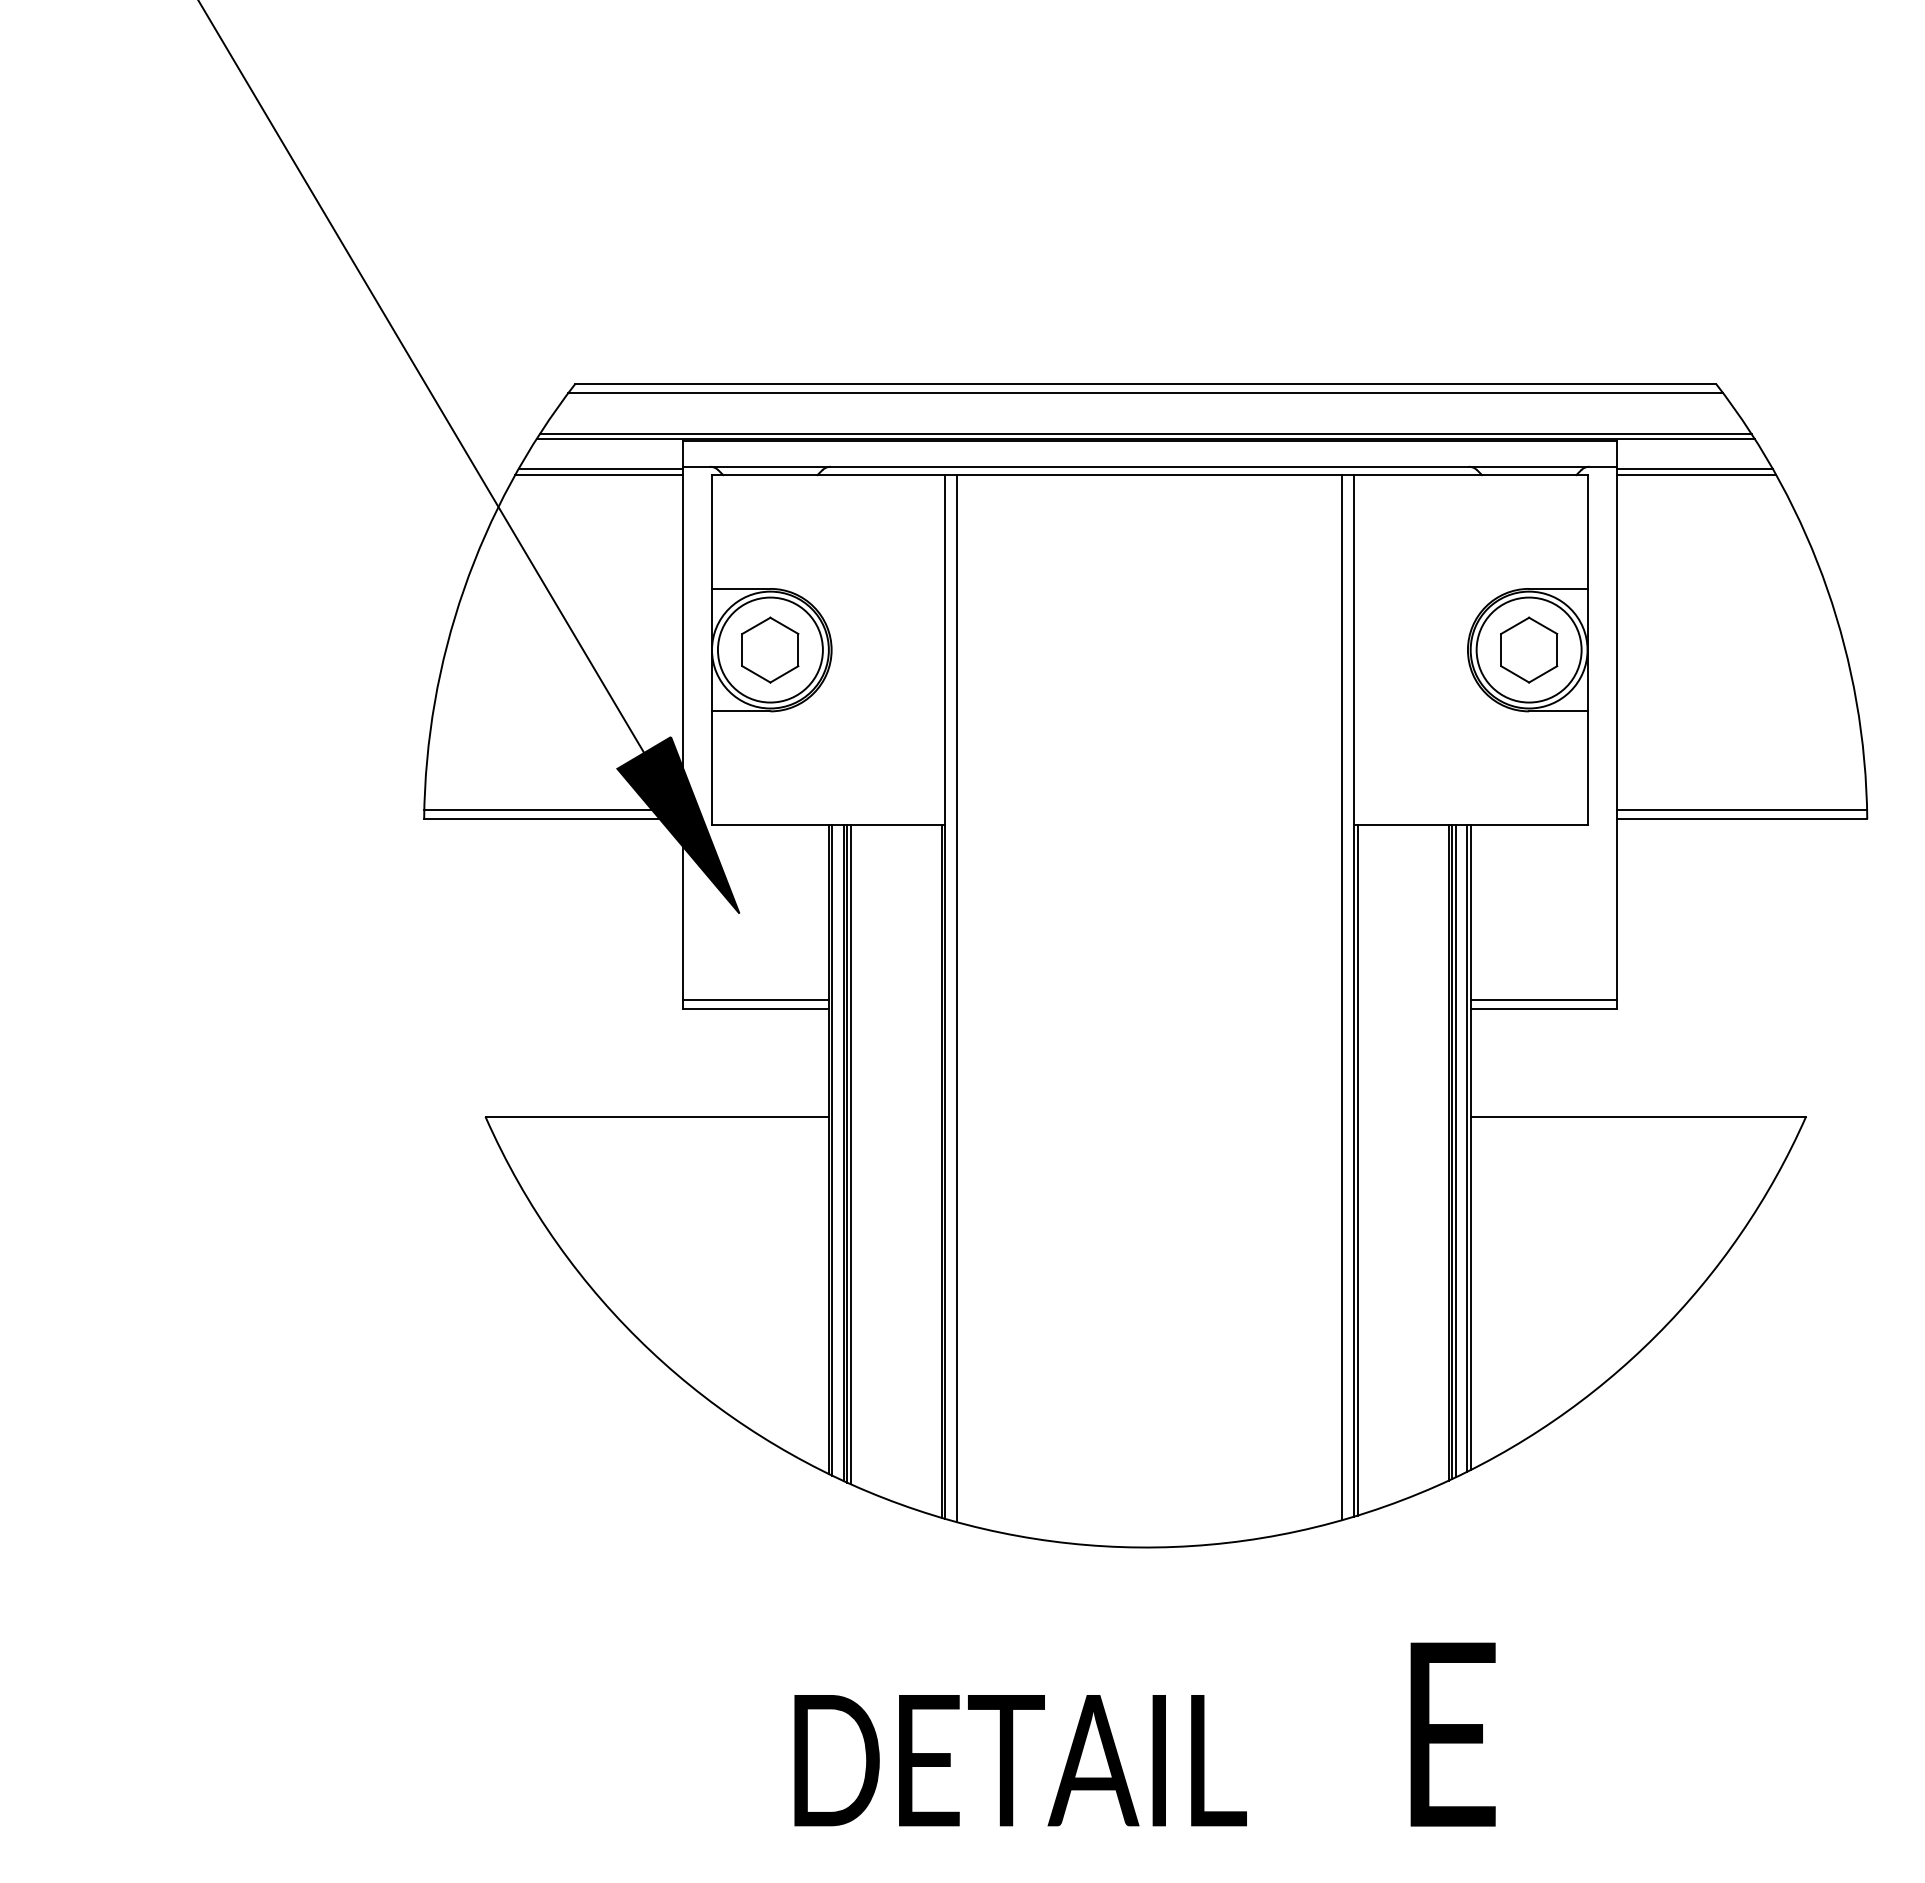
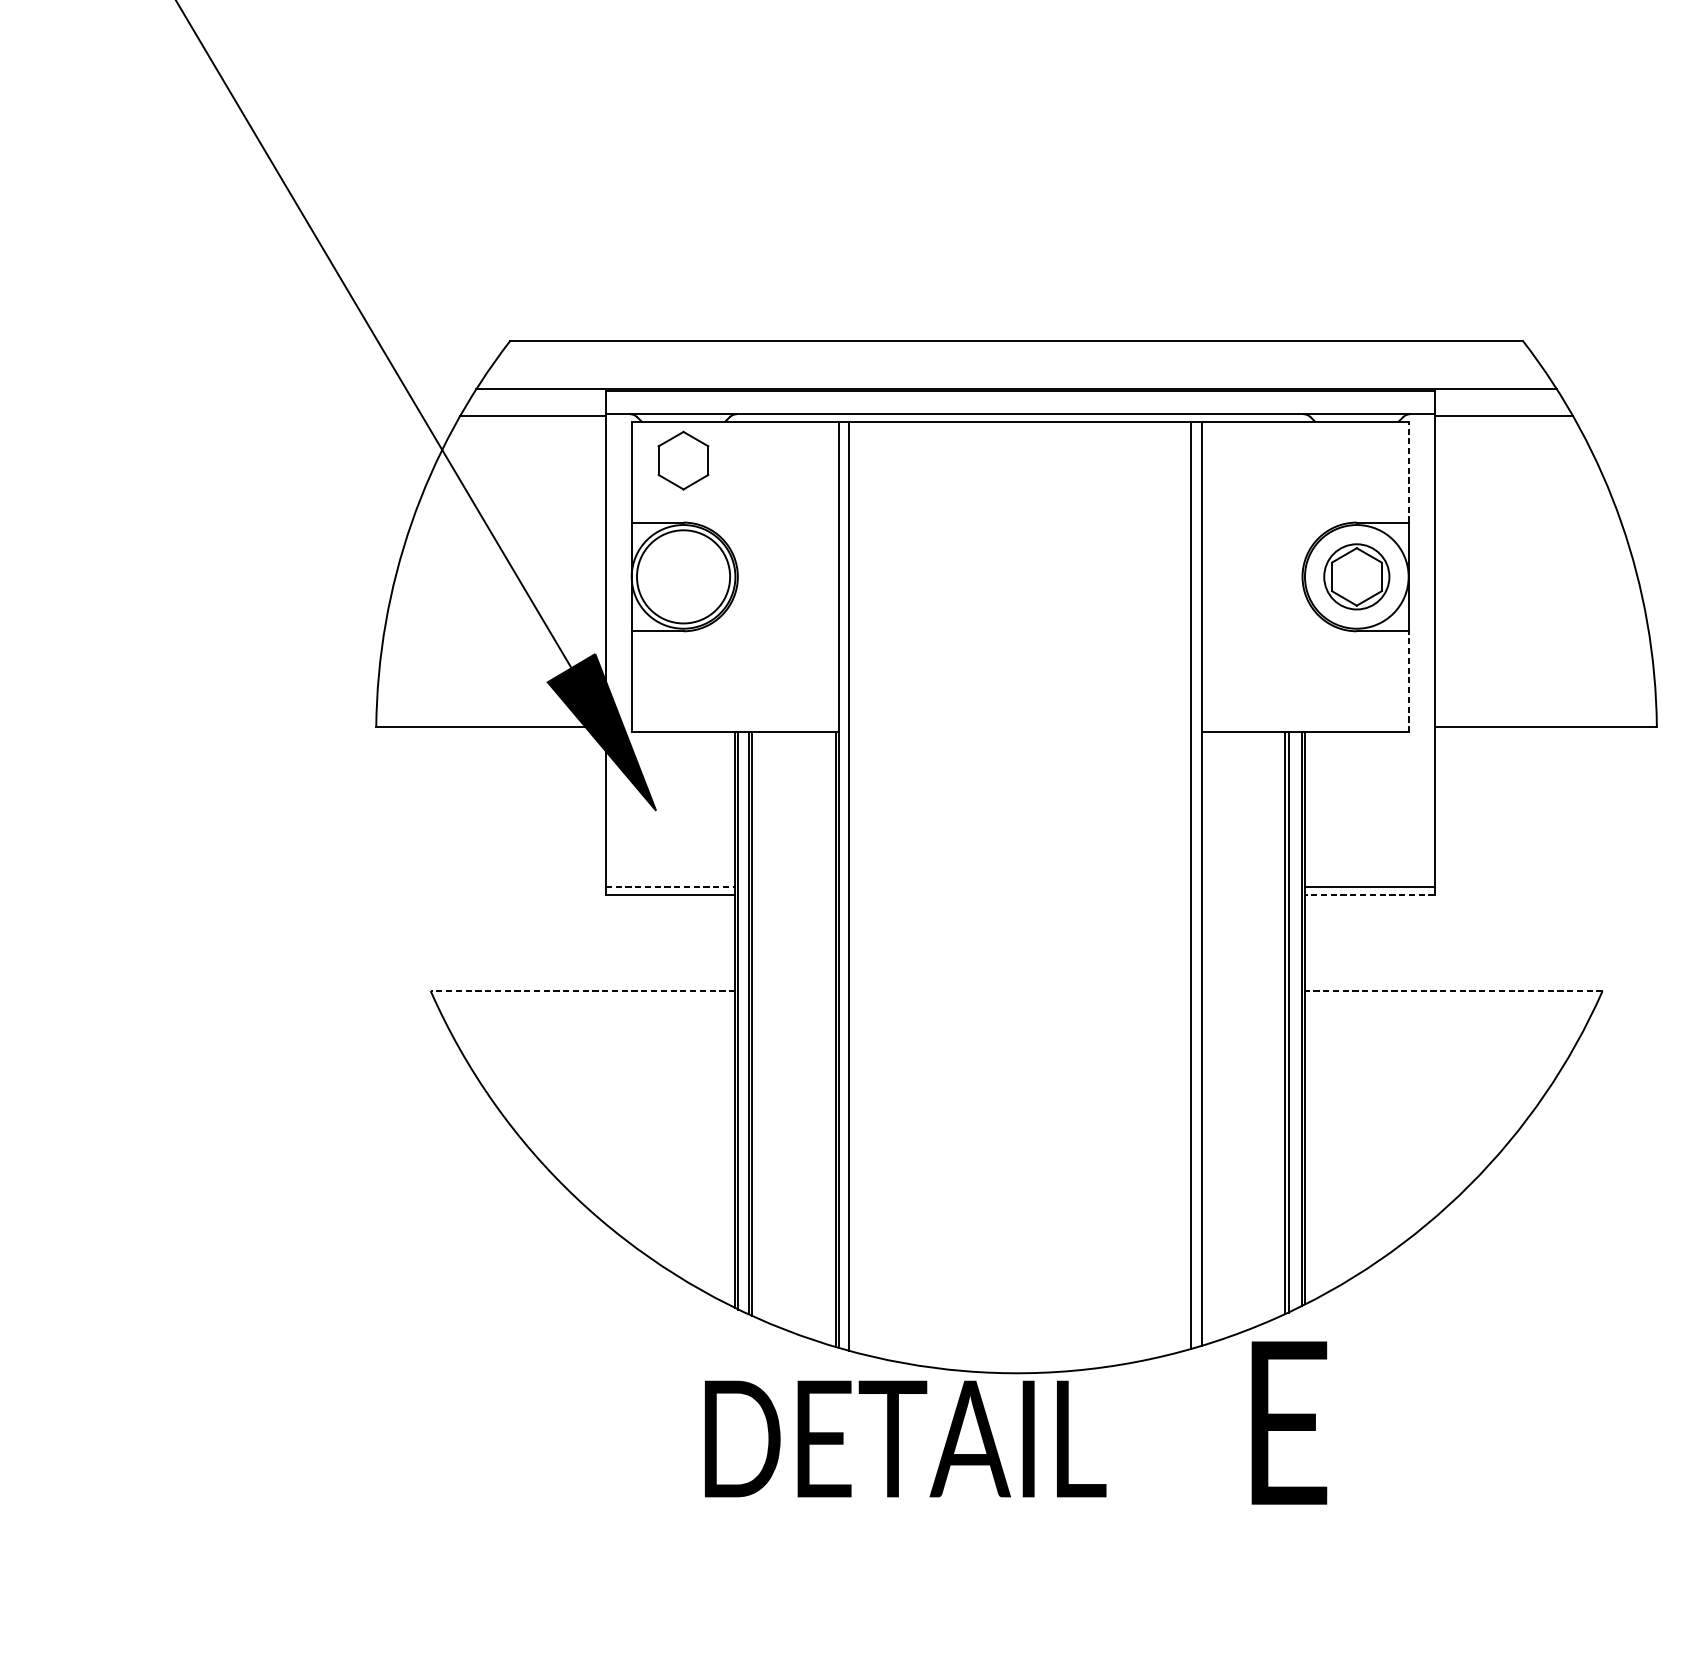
line: (1145, 392) -> (1016, 348), removed
line: (1145, 434) -> (1016, 385), removed
line: (598, 474) -> (530, 421), removed
line: (1696, 474) -> (1505, 421), removed
line: (1587, 531) -> (1408, 471), solid -> dashed
part: (770, 649) -> (683, 460), moved
circle: (1528, 649) -> (1356, 576), size x0.7
line: (1587, 768) -> (1408, 681), solid -> dashed
line: (553, 809) -> (491, 718), removed
line: (1741, 809) -> (1545, 718), removed
line: (755, 999) -> (670, 886), solid -> dashed
line: (1543, 1009) -> (1369, 895), solid -> dashed
line: (657, 1116) -> (583, 990), solid -> dashed
line: (1638, 1116) -> (1453, 990), solid -> dashed
line: (1455, 1151) -> (1291, 1021), removed
line: (850, 1154) -> (754, 1024), removed
line: (1357, 1170) -> (1204, 1038), removed
text: (1452, 1734) -> (1288, 1422), moved
text: (1020, 1760) -> (905, 1438), moved

